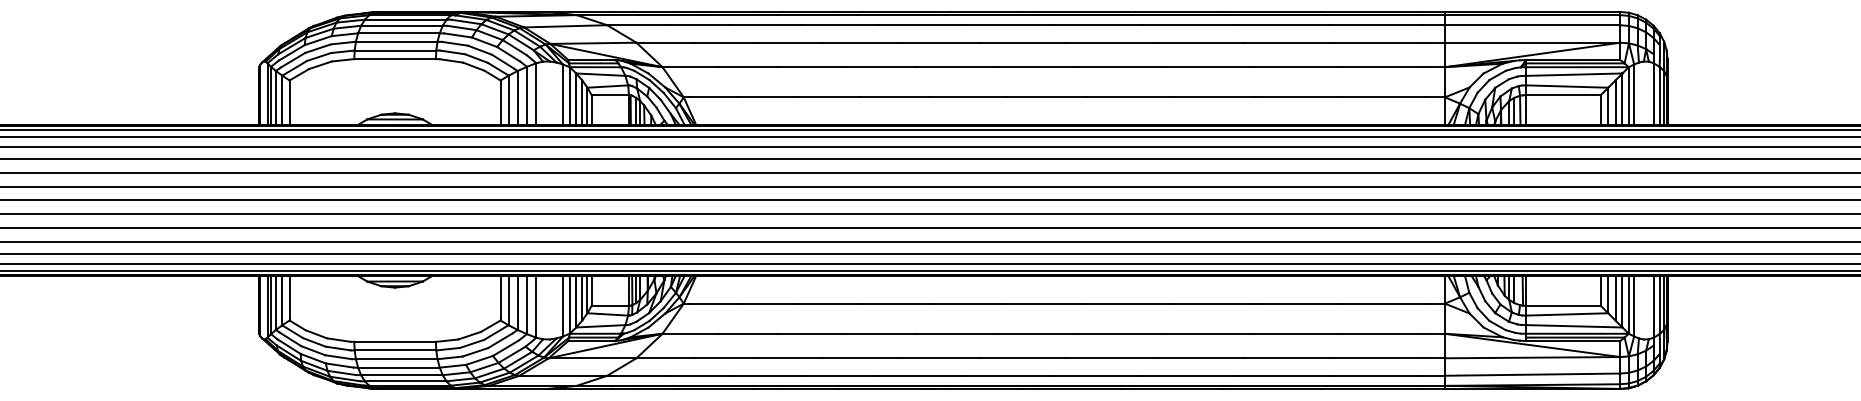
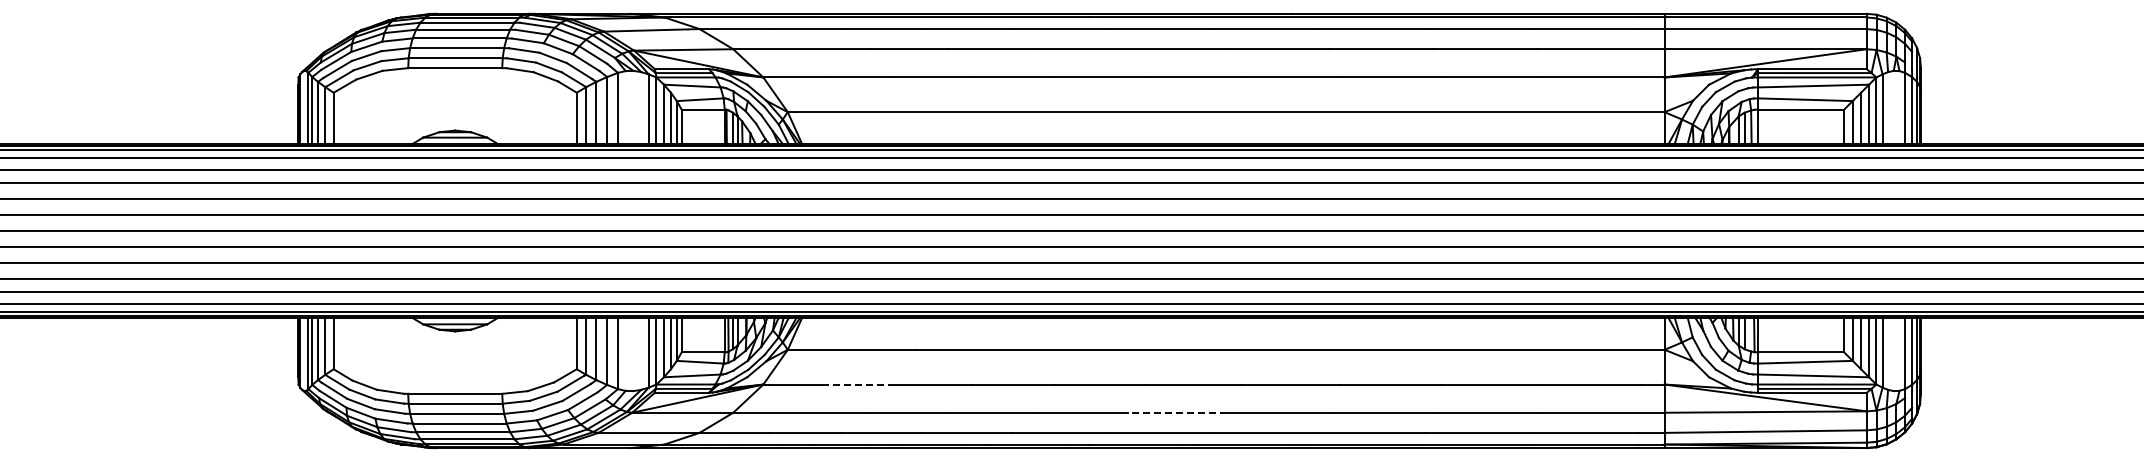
line: (747, 333) -> (861, 384), solid -> dashed
line: (1022, 358) -> (1177, 412), solid -> dashed

